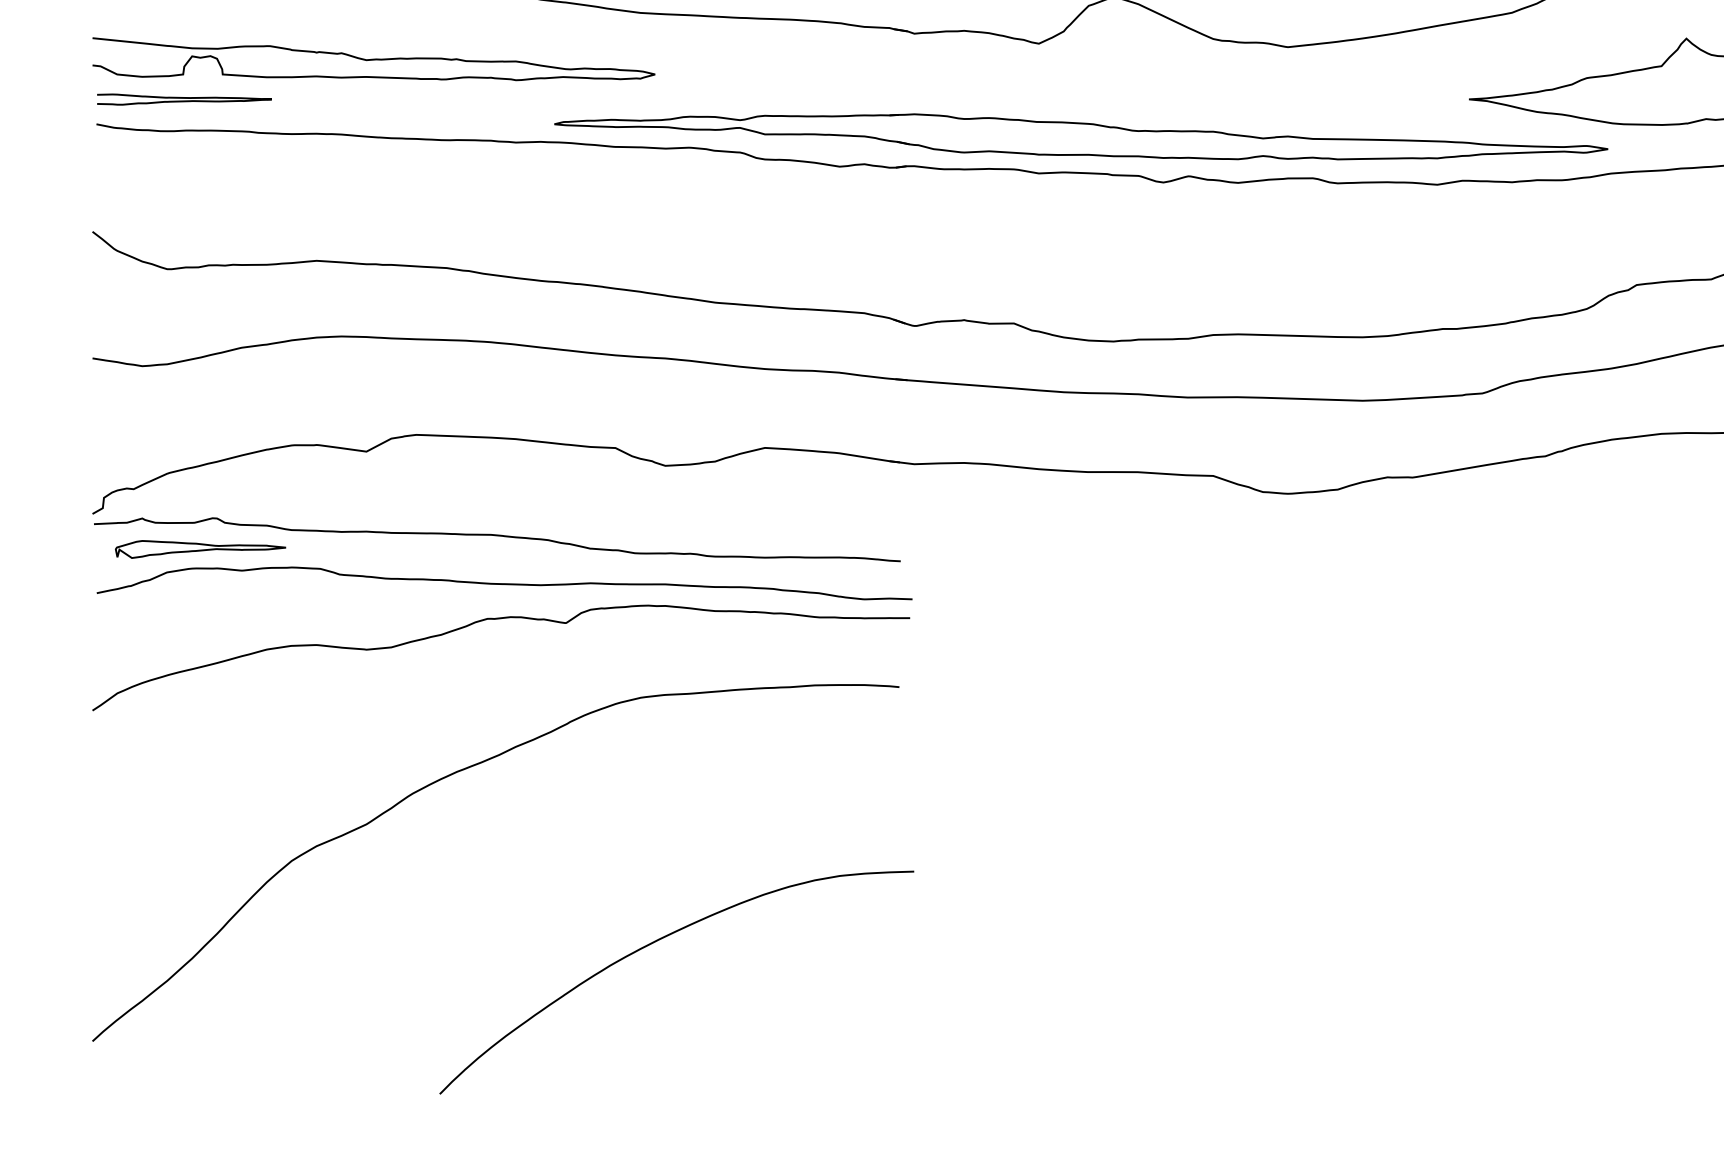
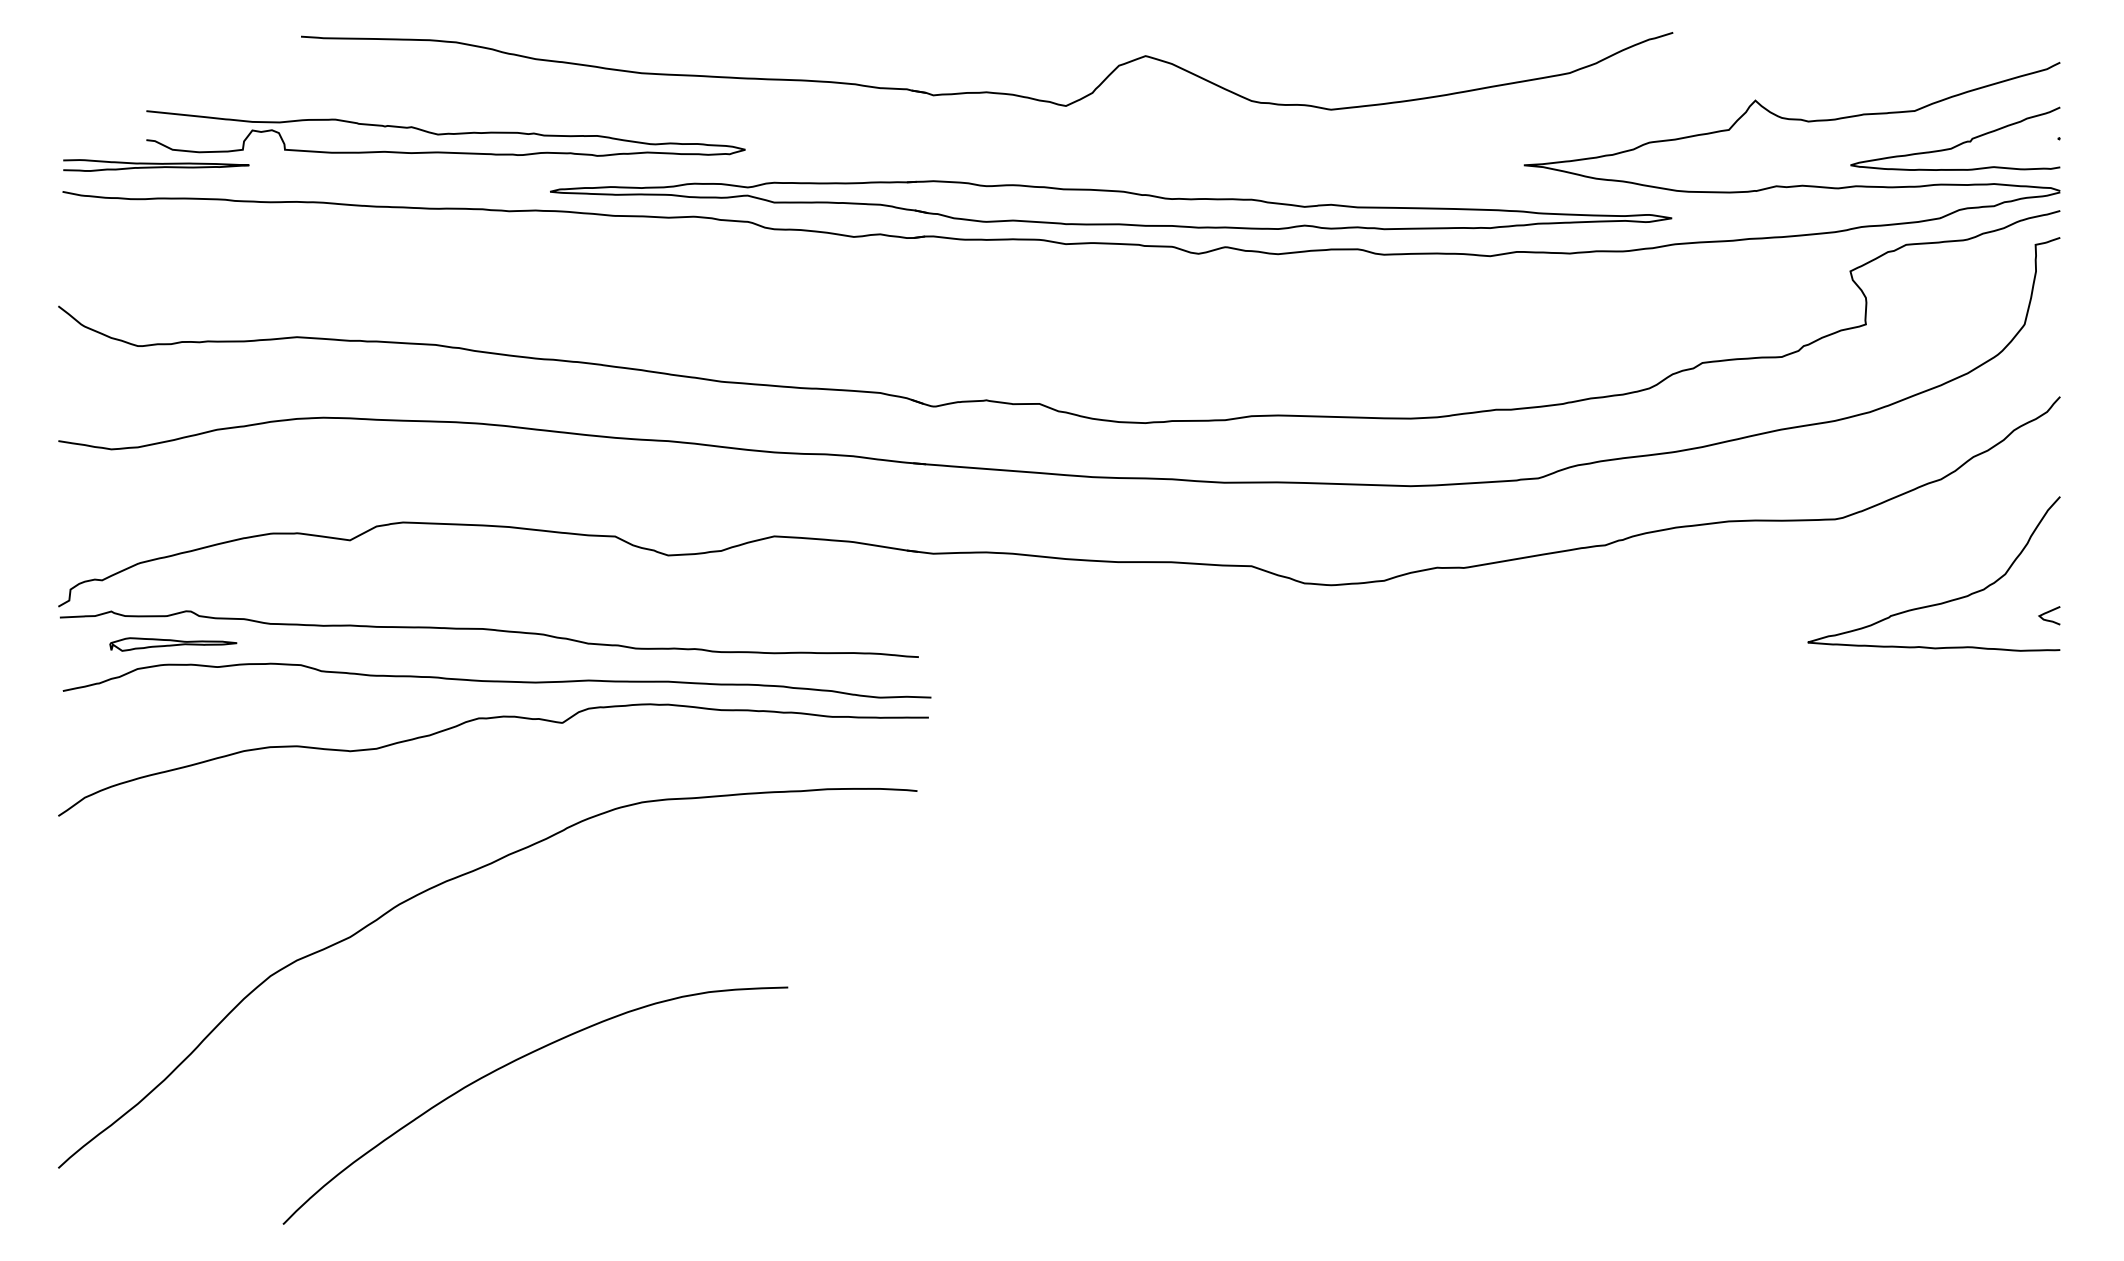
curve: (373, 59) -> (445, 133), moved
part: (200, 549) -> (173, 644), size x0.7
curve: (656, 942) -> (513, 1062), moved

